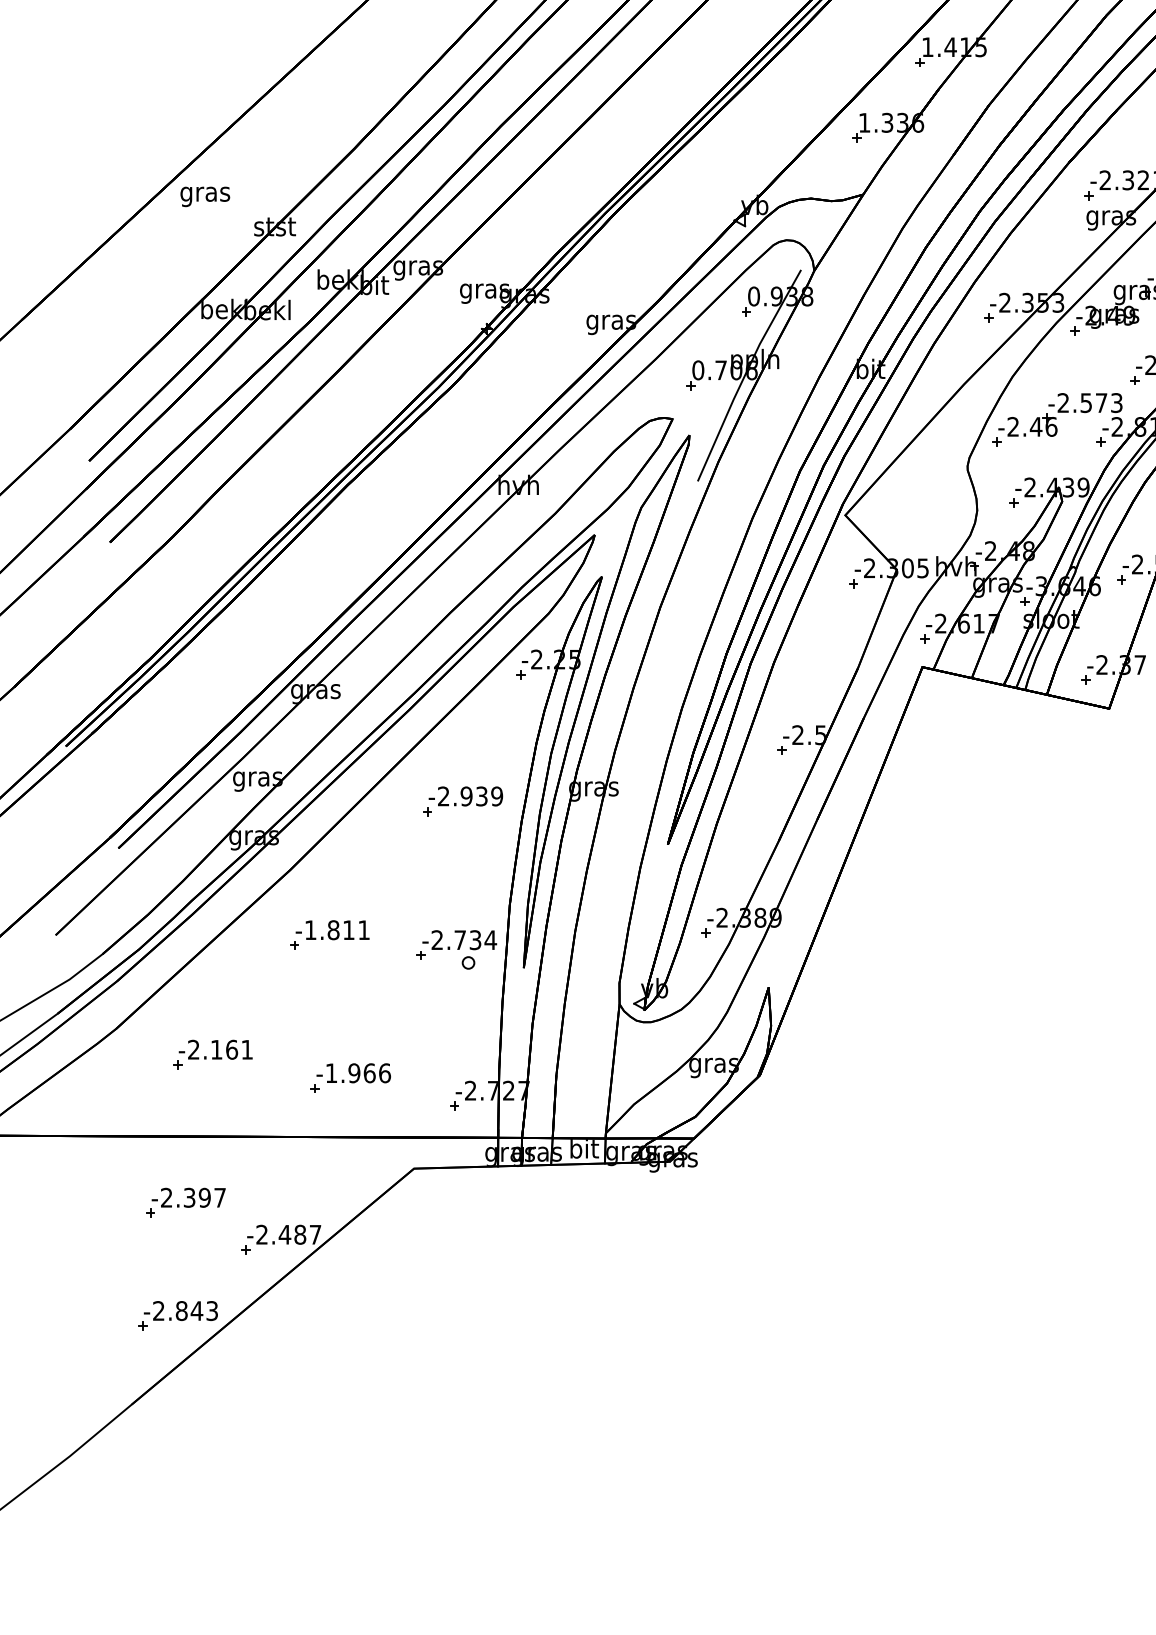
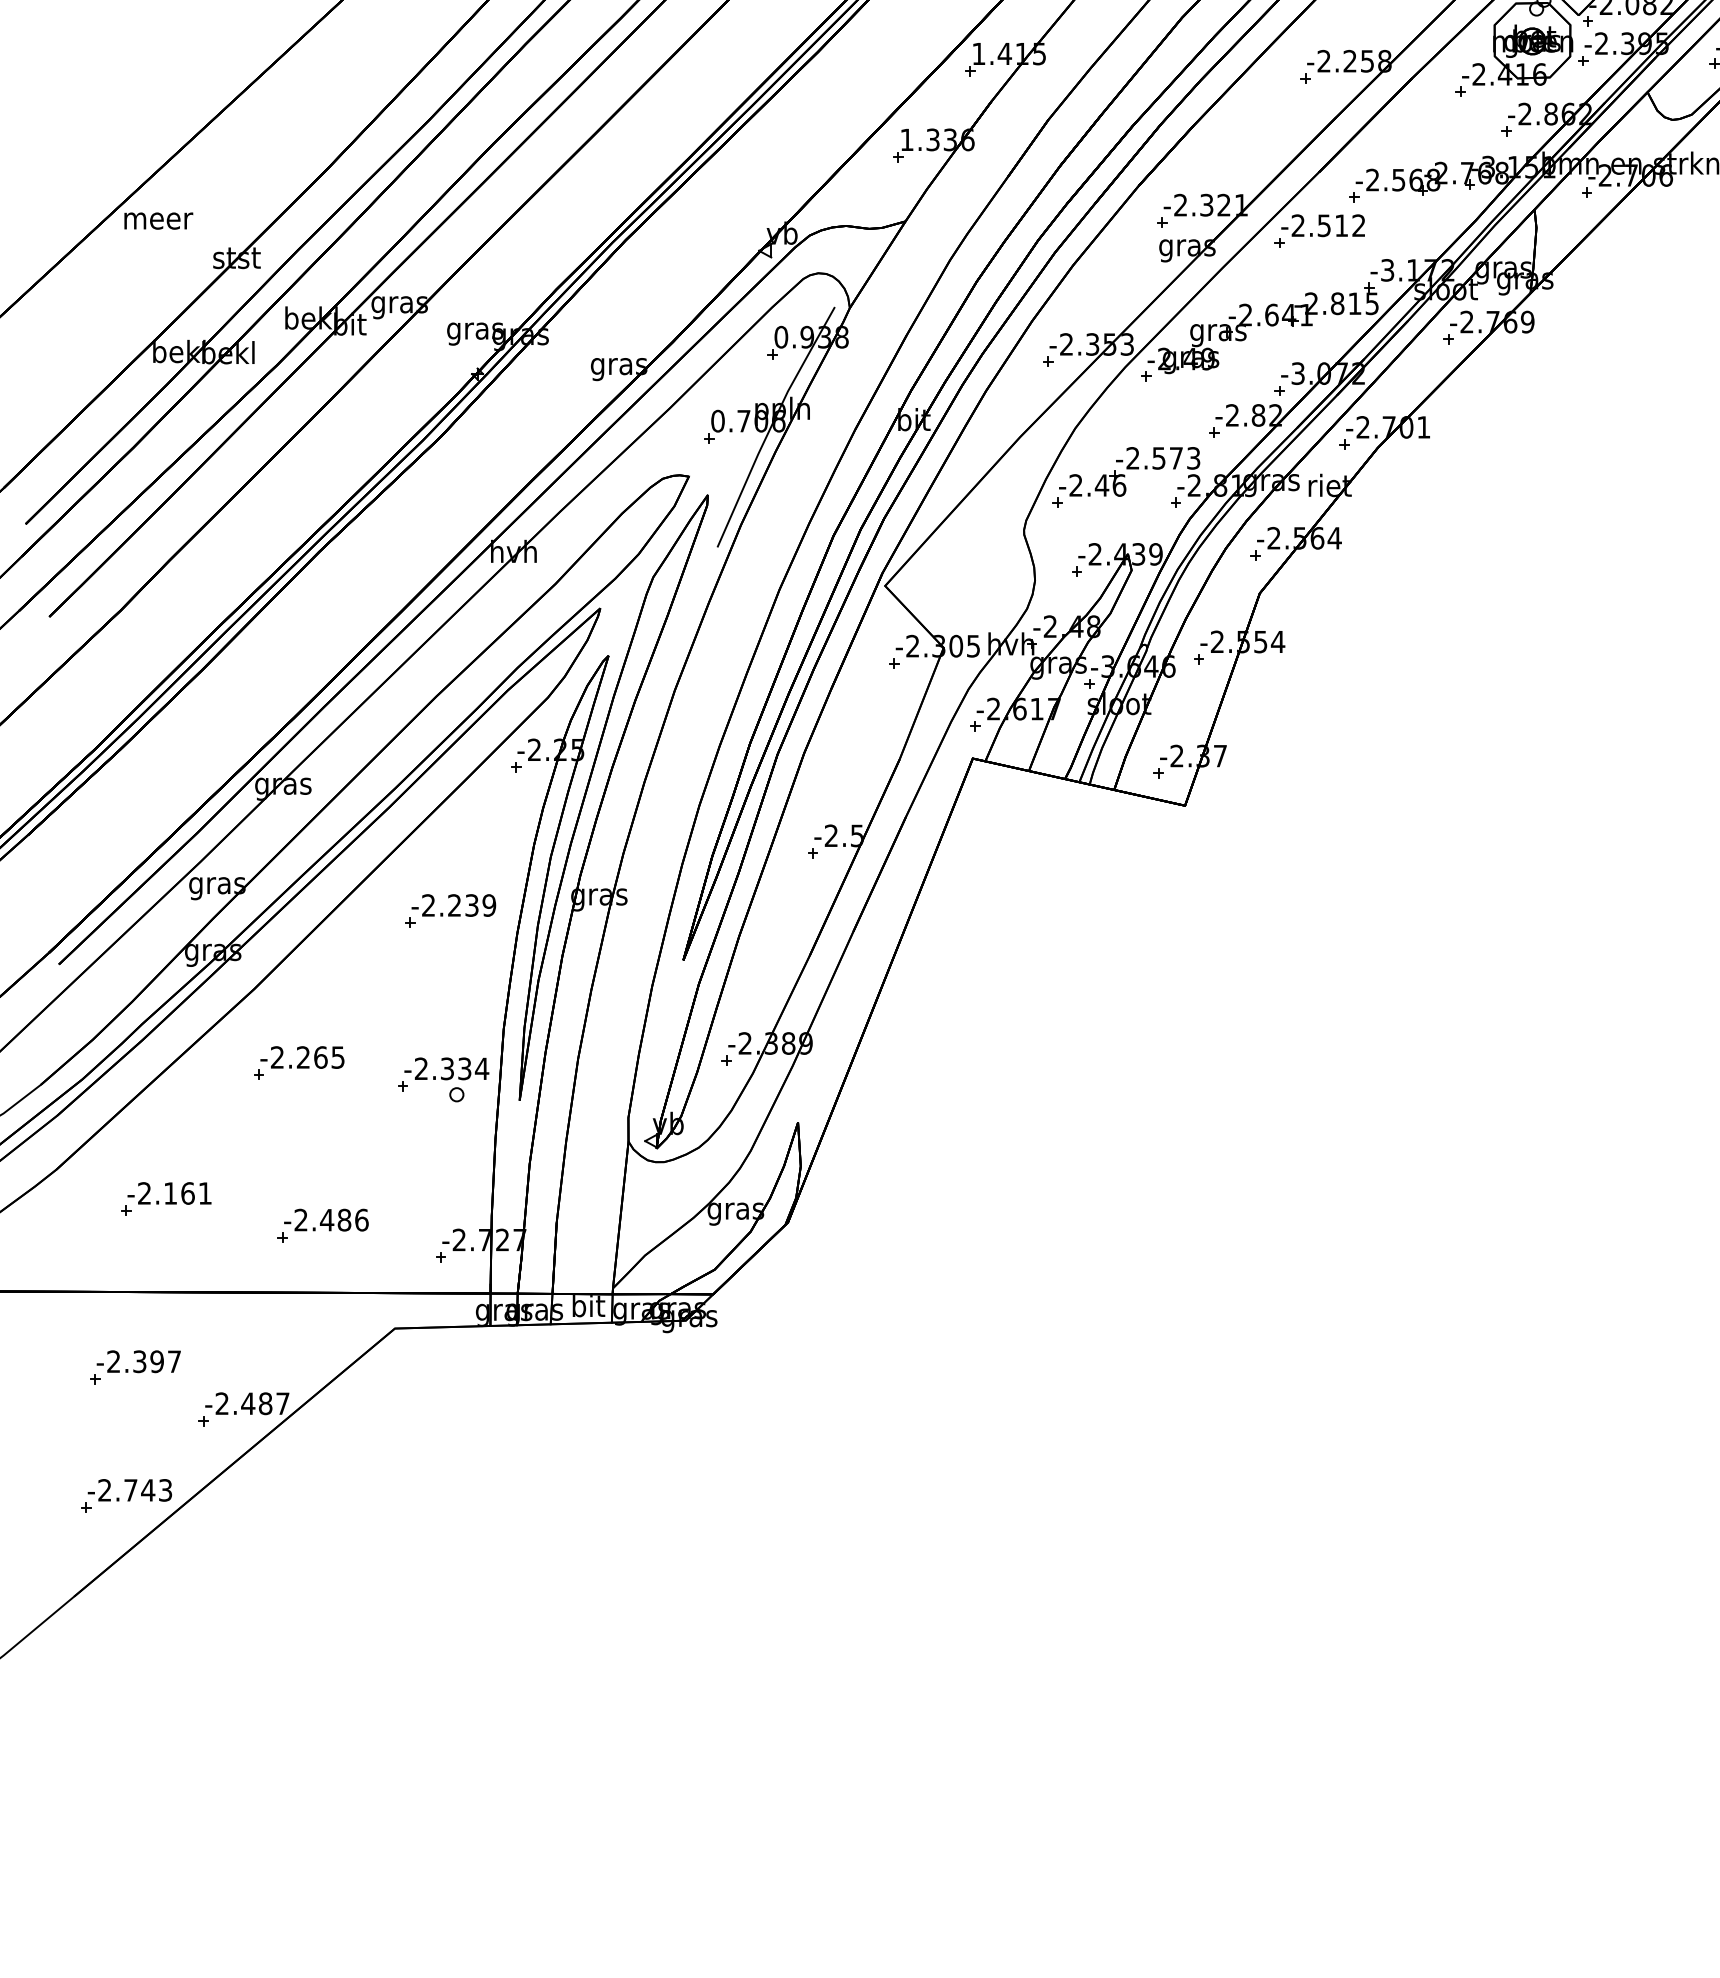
text: (206, 196) -> (158, 223), gras -> meer
text: (466, 796) -> (454, 905), -2.939 -> -2.239
text: (337, 930) -> (307, 1057), -1.811 -> -2.265
text: (460, 939) -> (447, 1068), -2.734 -> -2.334
text: (350, 1072) -> (322, 1219), -1.966 -> -2.486
text: (181, 1311) -> (130, 1490), -2.843 -> -2.743

